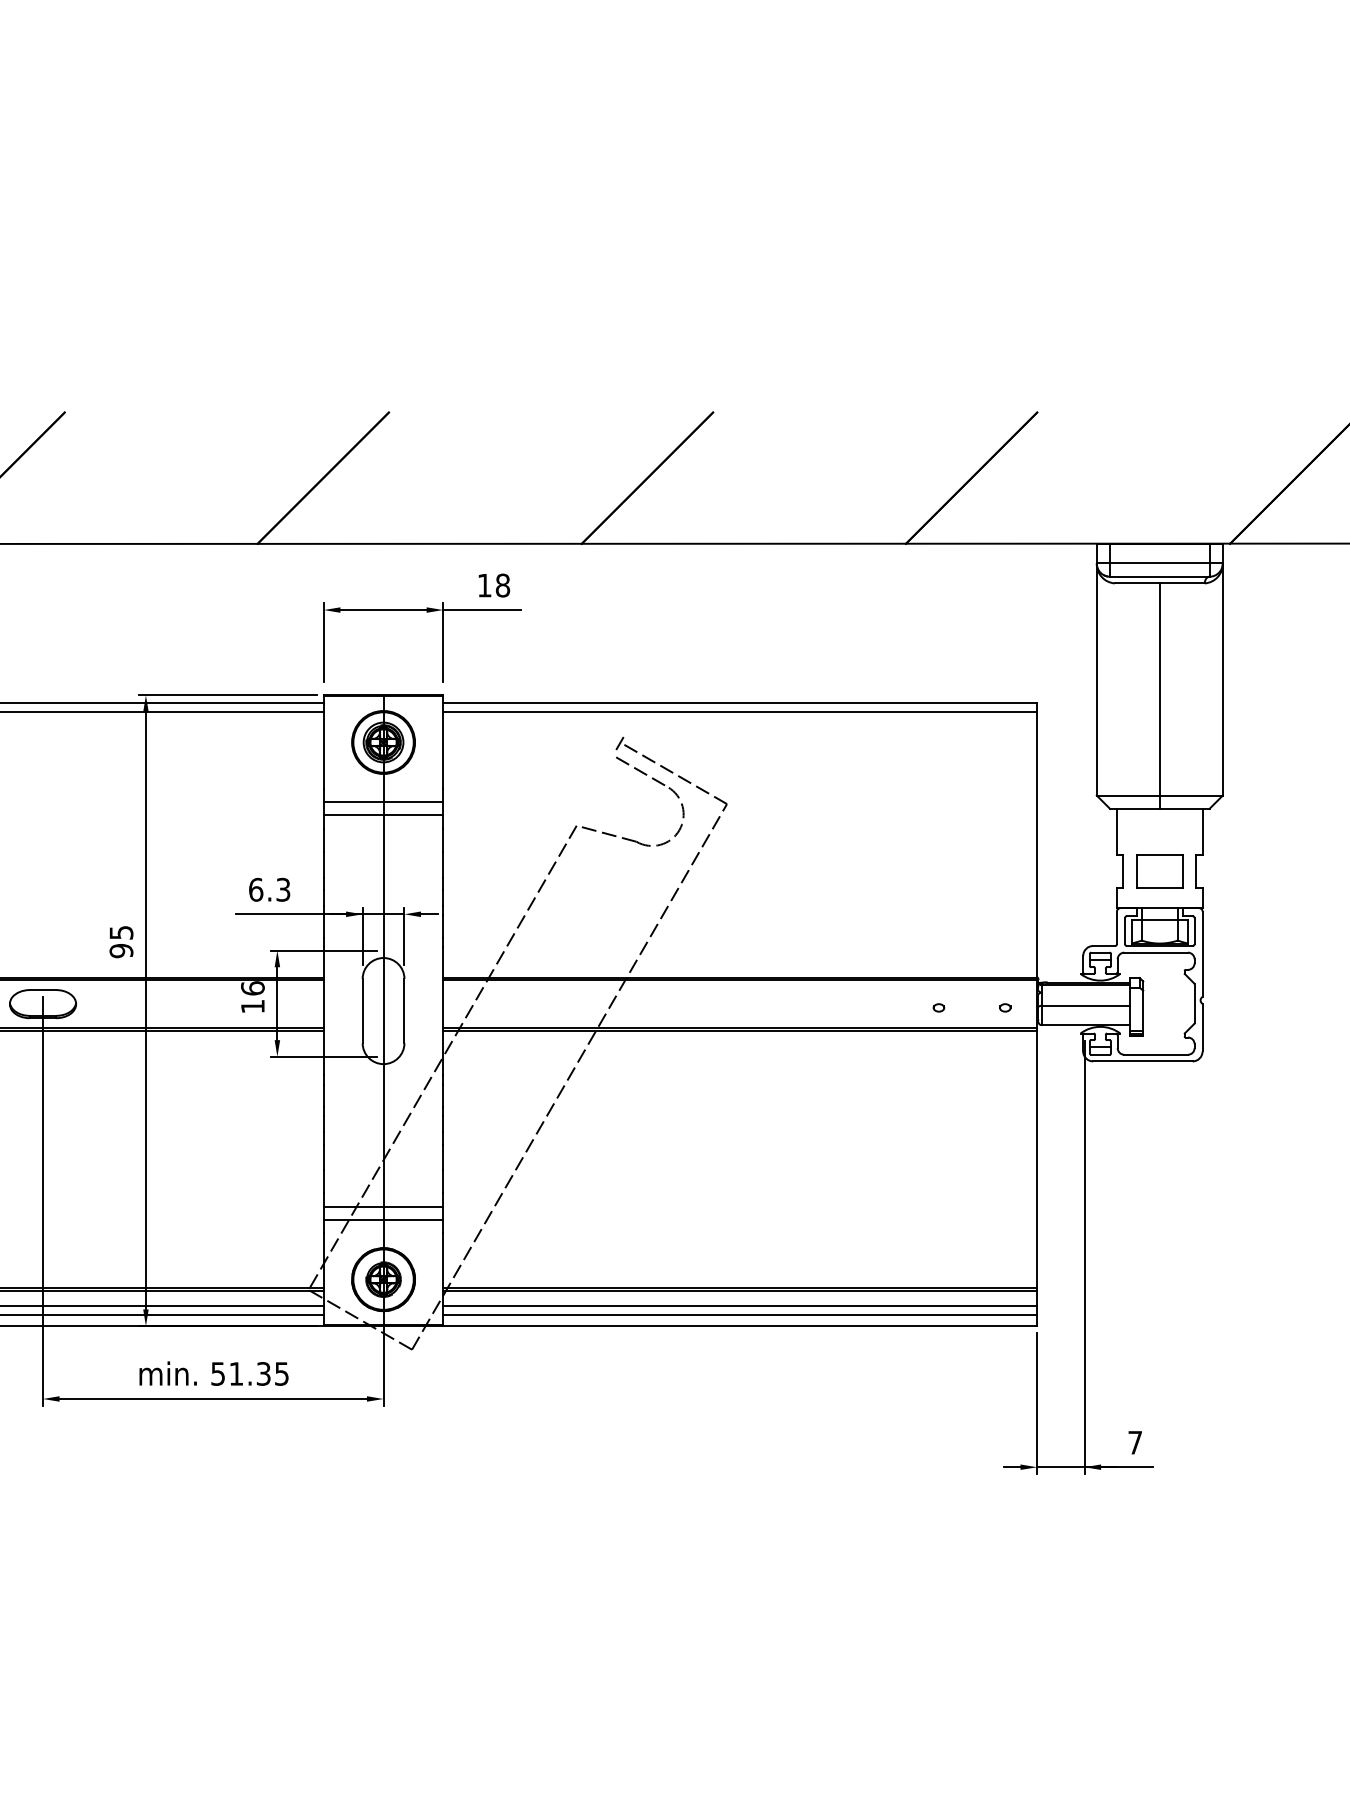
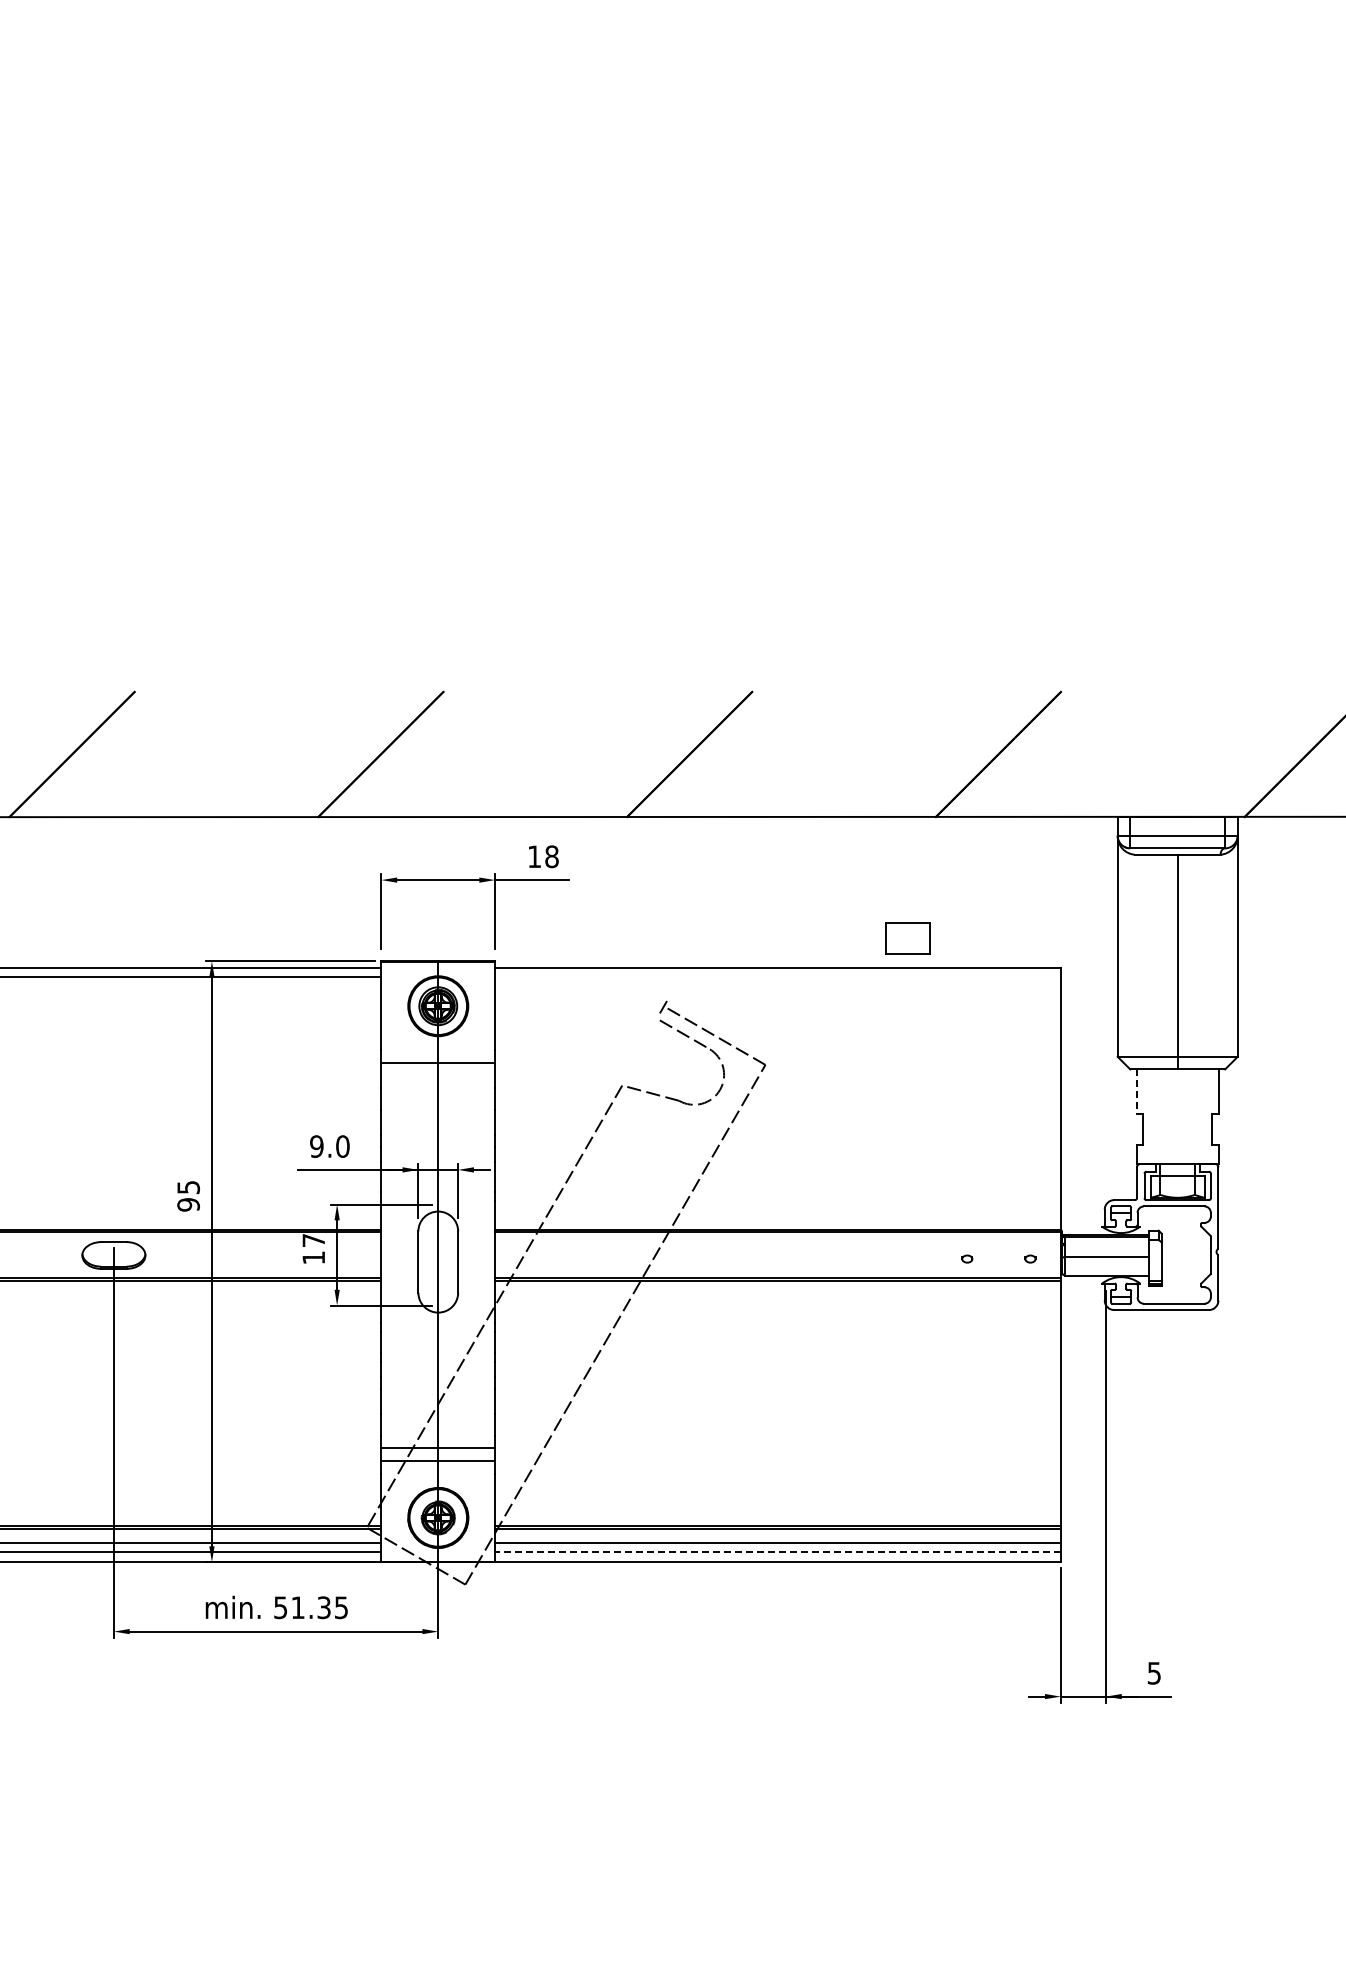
line: (739, 711) -> (777, 976), removed
line: (383, 815) -> (438, 1075), removed
line: (1116, 833) -> (1136, 1092), solid -> dashed
part: (1159, 871) -> (907, 938), moved
text: (269, 889) -> (329, 1146), 6.3 -> 9.0
text: (252, 988) -> (313, 1240), 16 -> 17
line: (739, 1314) -> (777, 1551), solid -> dashed
text: (1134, 1442) -> (1153, 1673), 7 -> 5

